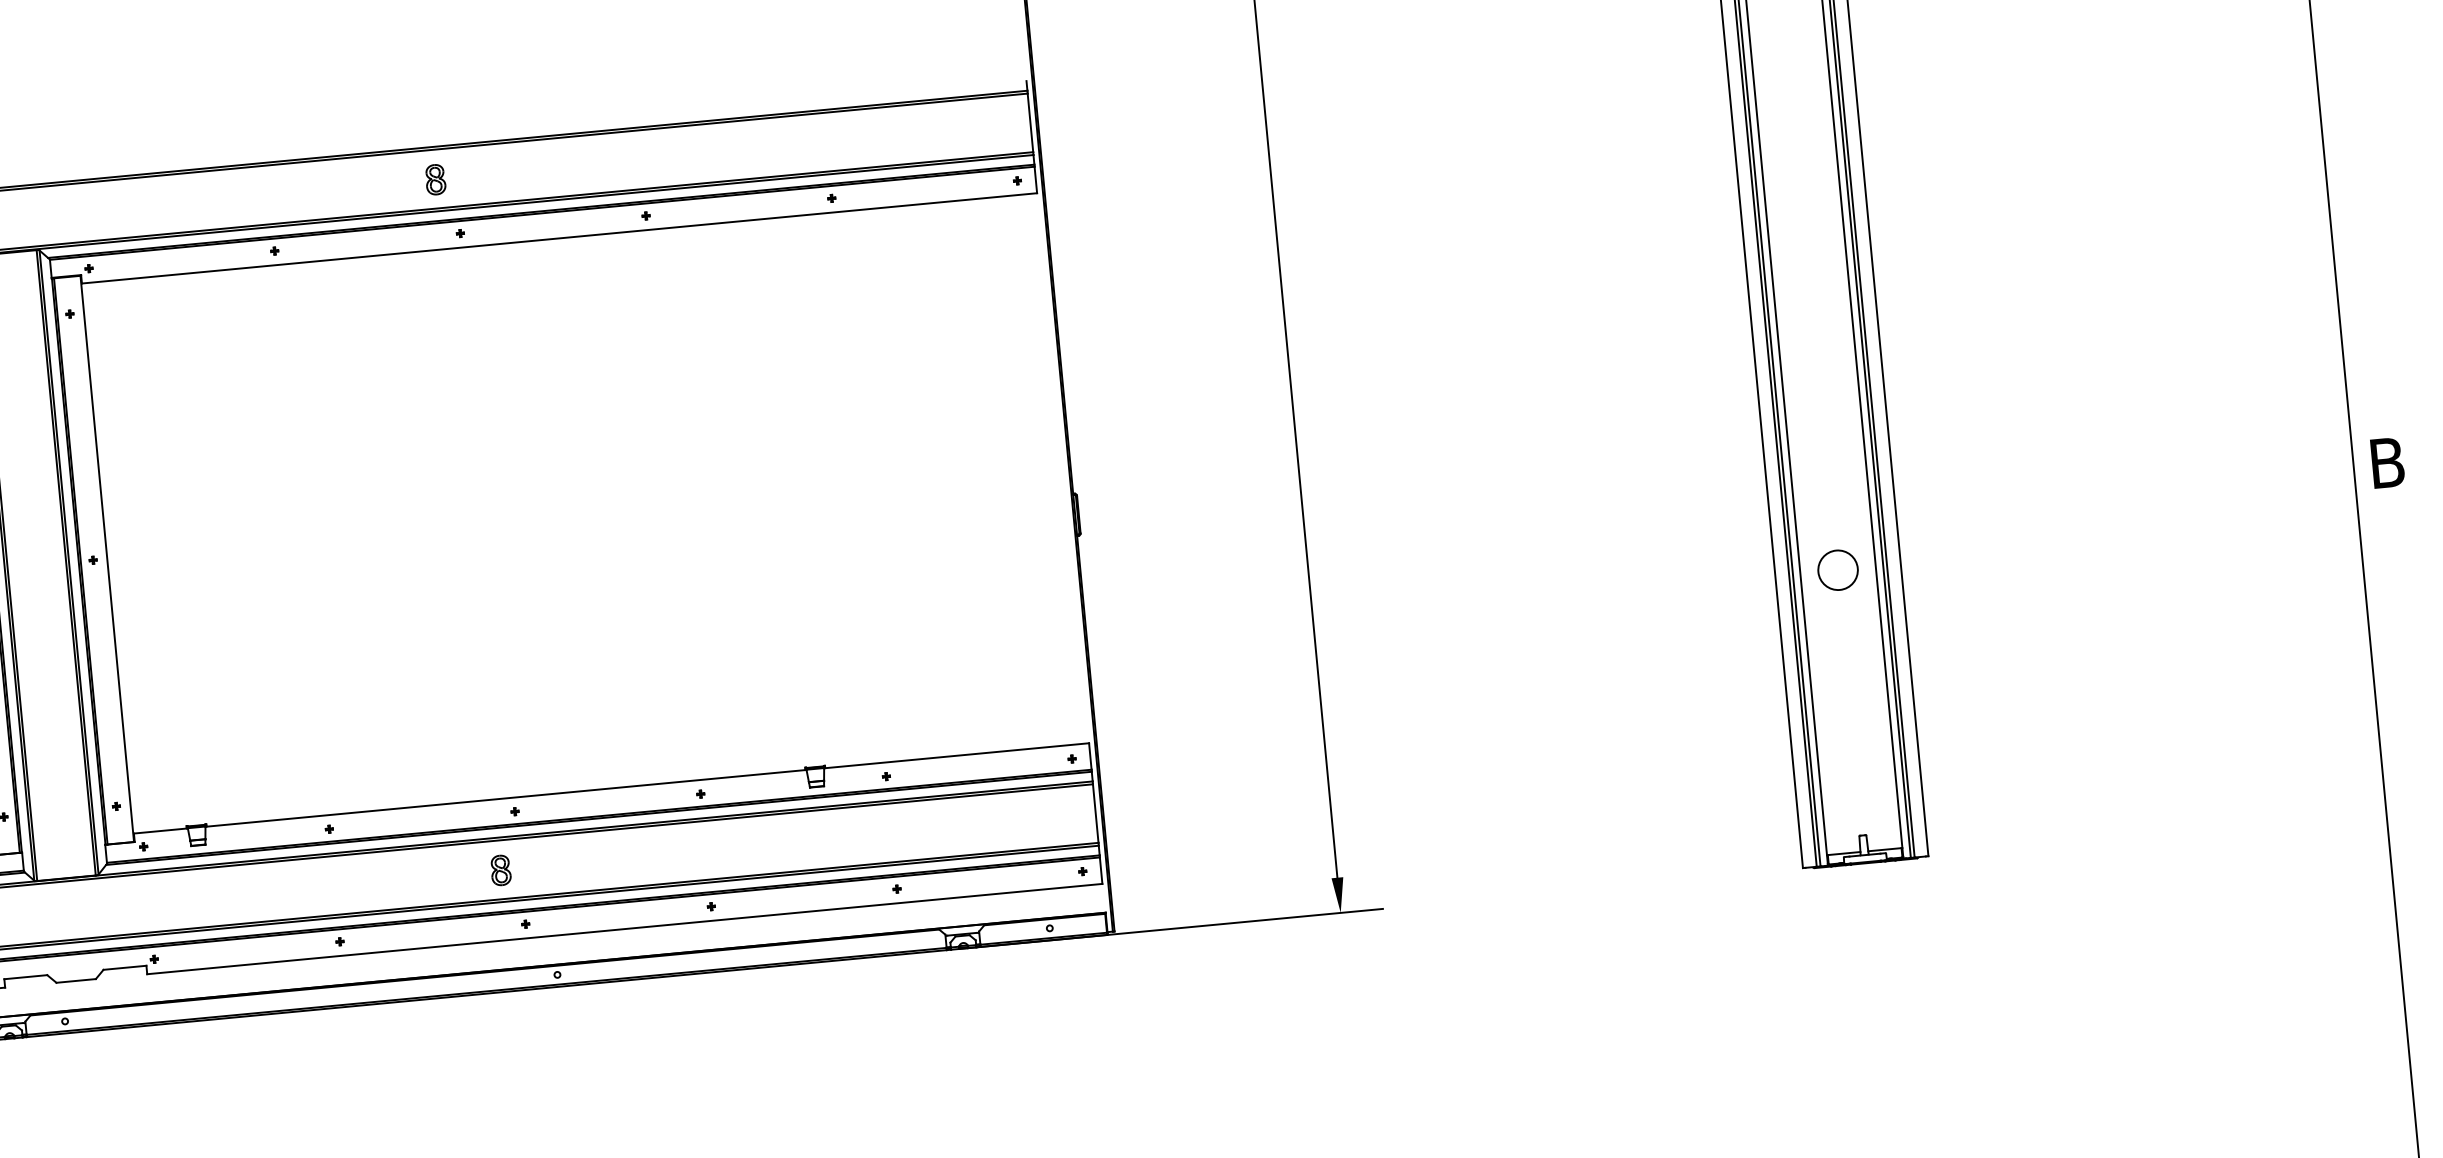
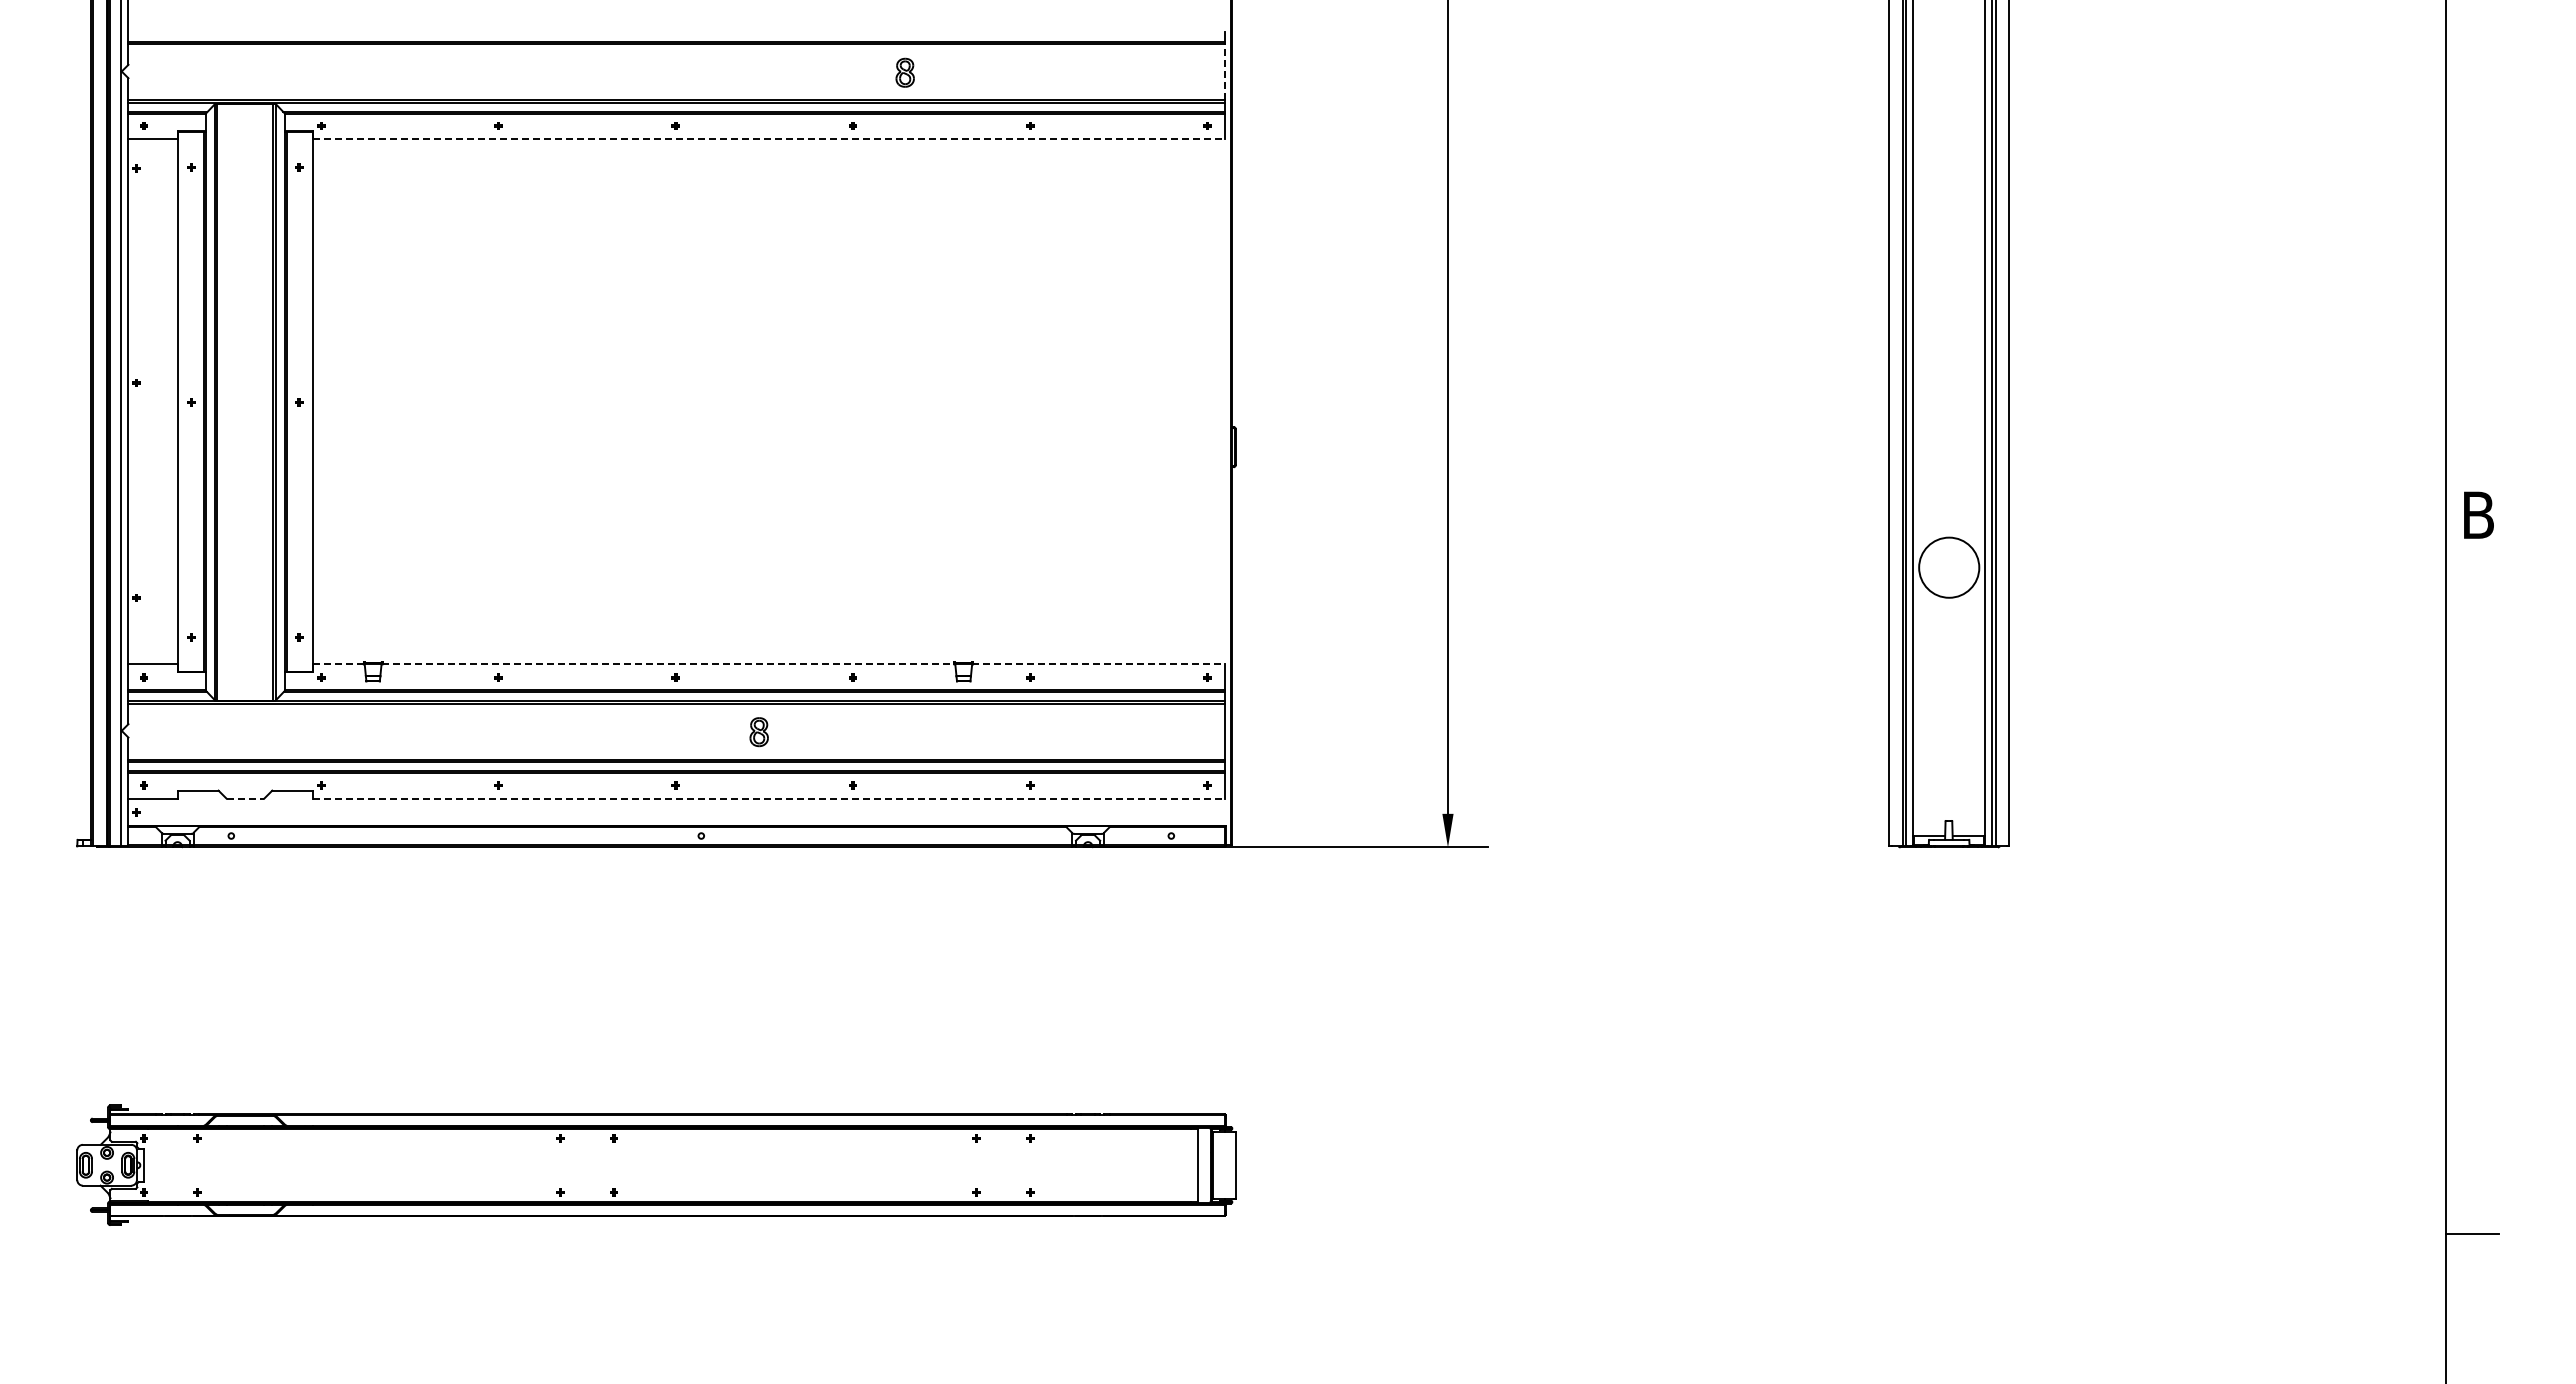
line: (1030, 123) -> (1225, 72), solid -> dashed
part: (434, 179) -> (904, 72), moved
line: (559, 238) -> (769, 139), solid -> dashed
circle: (1838, 570) -> (1949, 567), size x1.6
line: (957, 755) -> (1099, 664), solid -> dashed
line: (506, 798) -> (668, 664), solid -> dashed
line: (160, 831) -> (338, 664), solid -> dashed
part: (500, 870) -> (758, 732), moved
line: (625, 928) -> (769, 798), solid -> dashed
line: (76, 980) -> (245, 798), solid -> dashed

